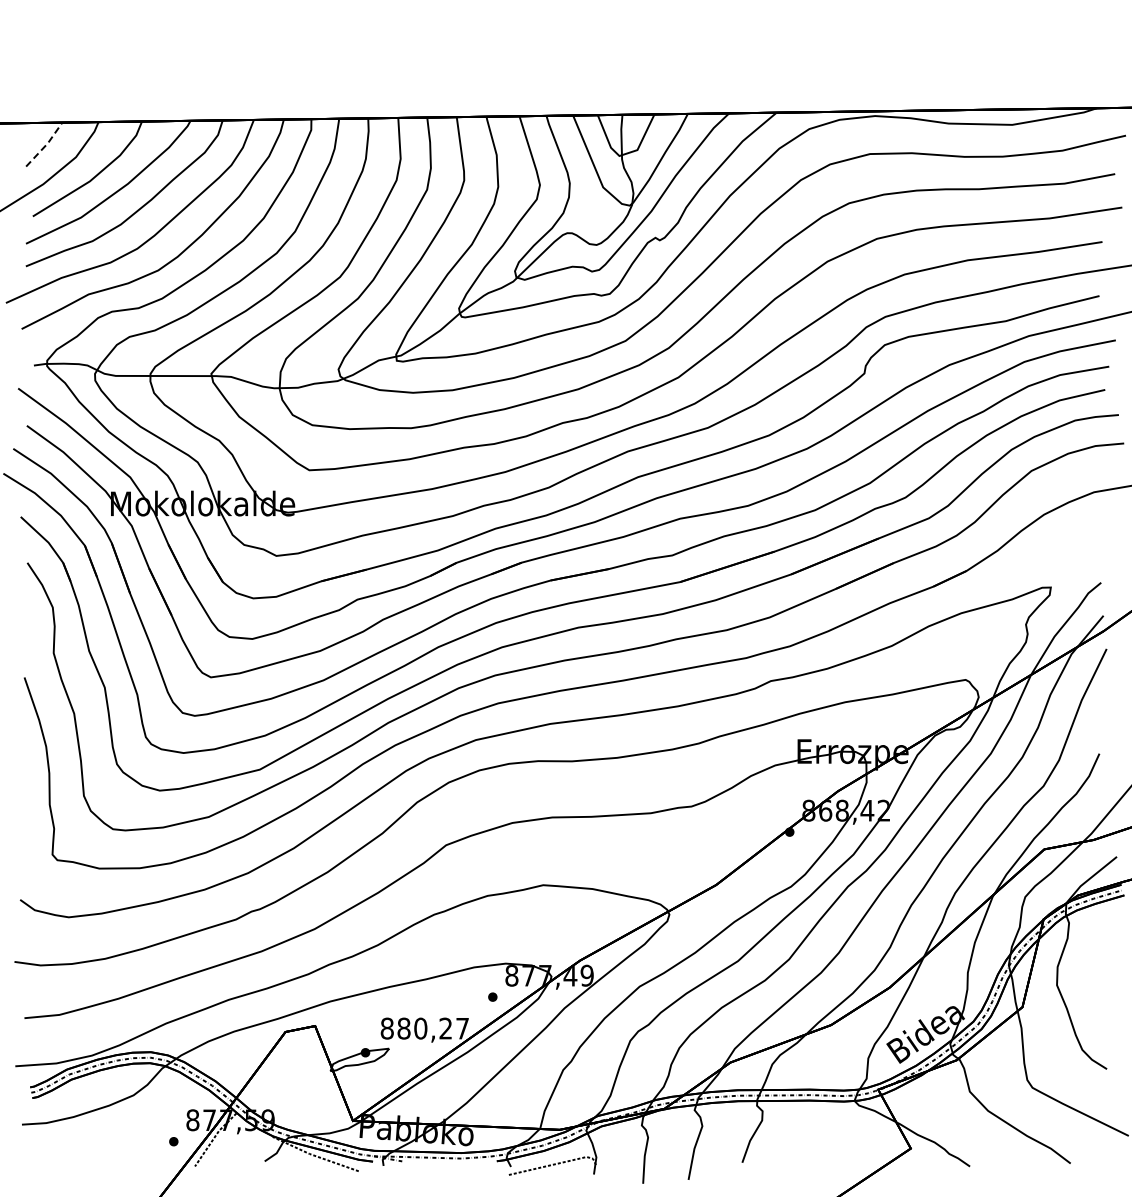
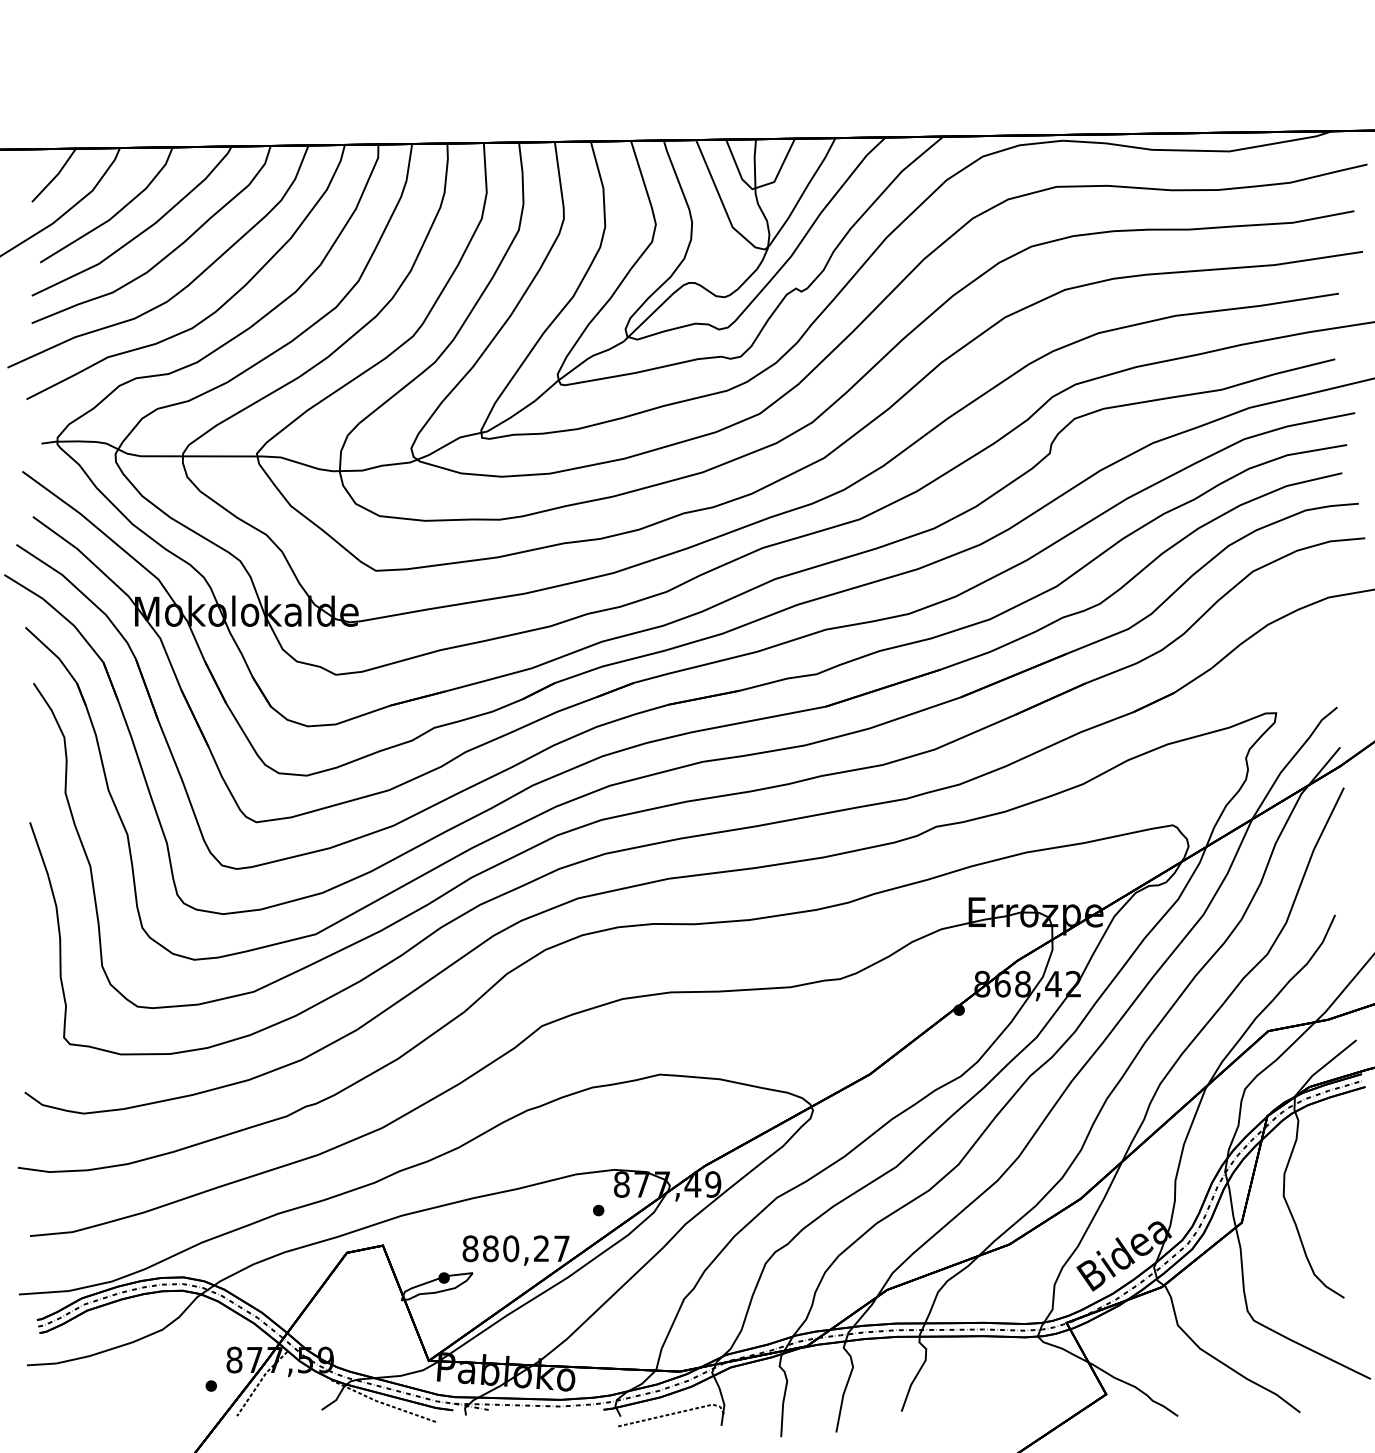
line: (46, 144) -> (56, 175), dashed -> solid

